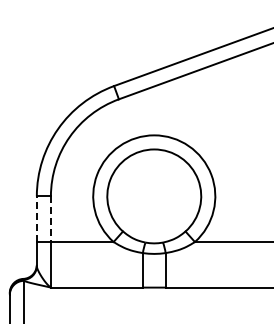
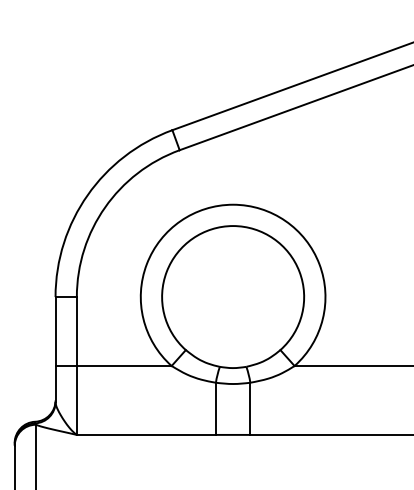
line: (36, 219) -> (55, 331), dashed -> solid
line: (50, 219) -> (76, 331), dashed -> solid

